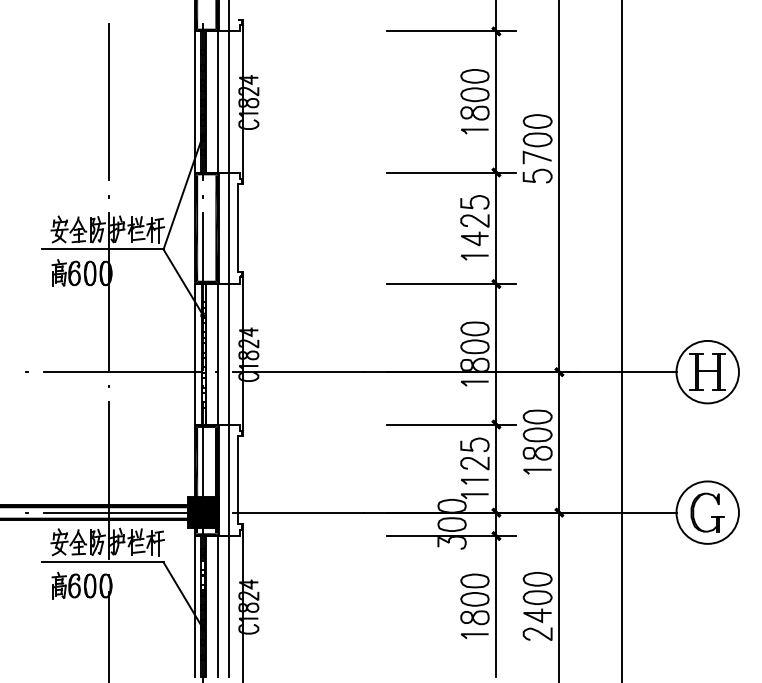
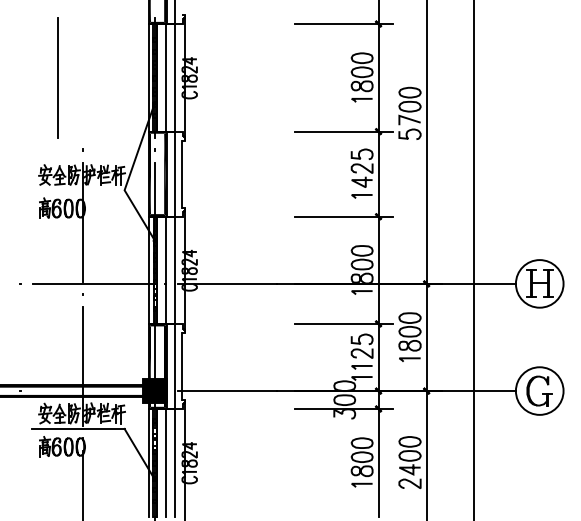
line: (108, 101) -> (57, 77), moved
line: (101, 249) -> (77, 190), removed
line: (121, 513) -> (92, 391), removed

